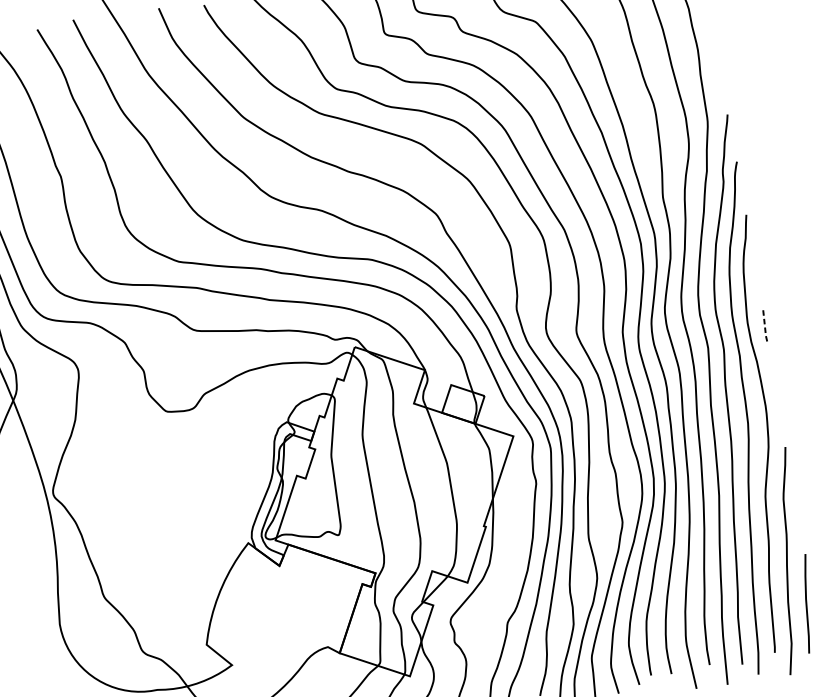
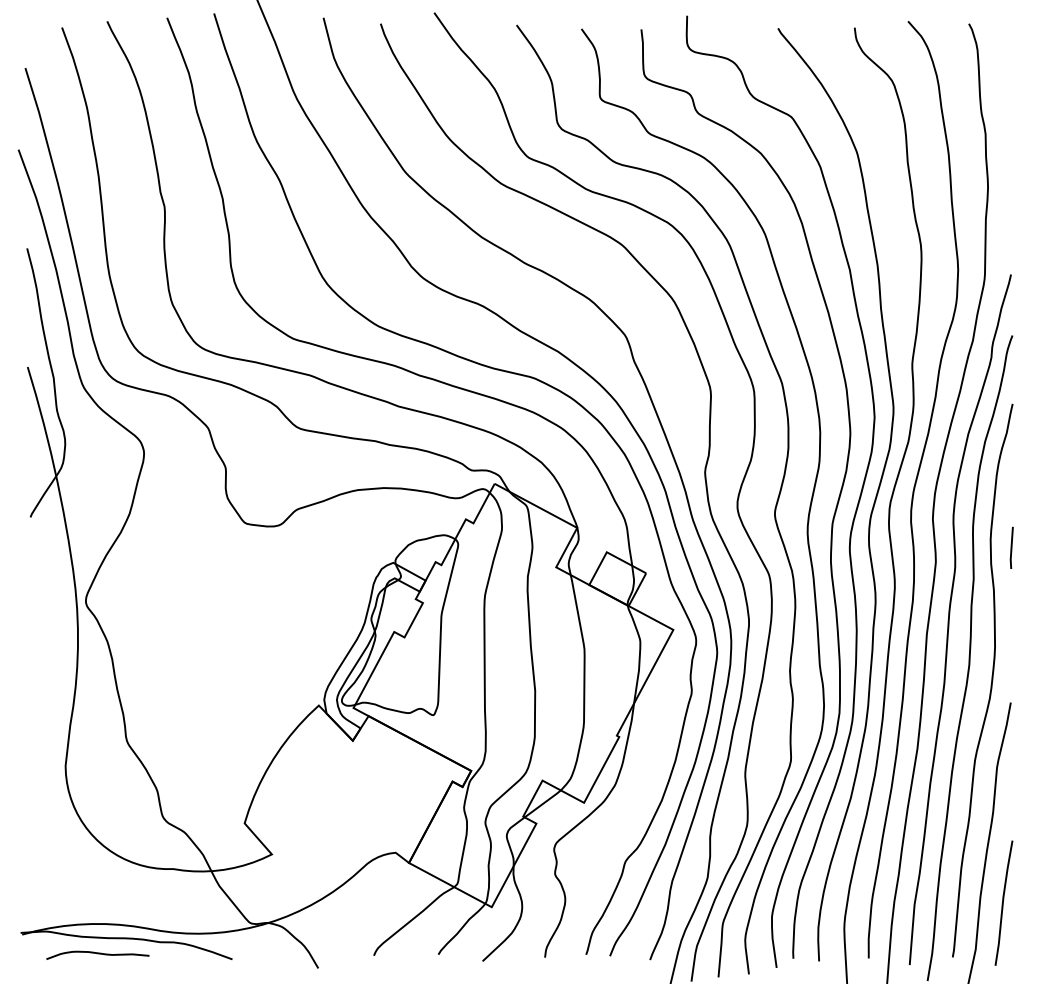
line: (765, 327) -> (1011, 548), dashed -> solid

